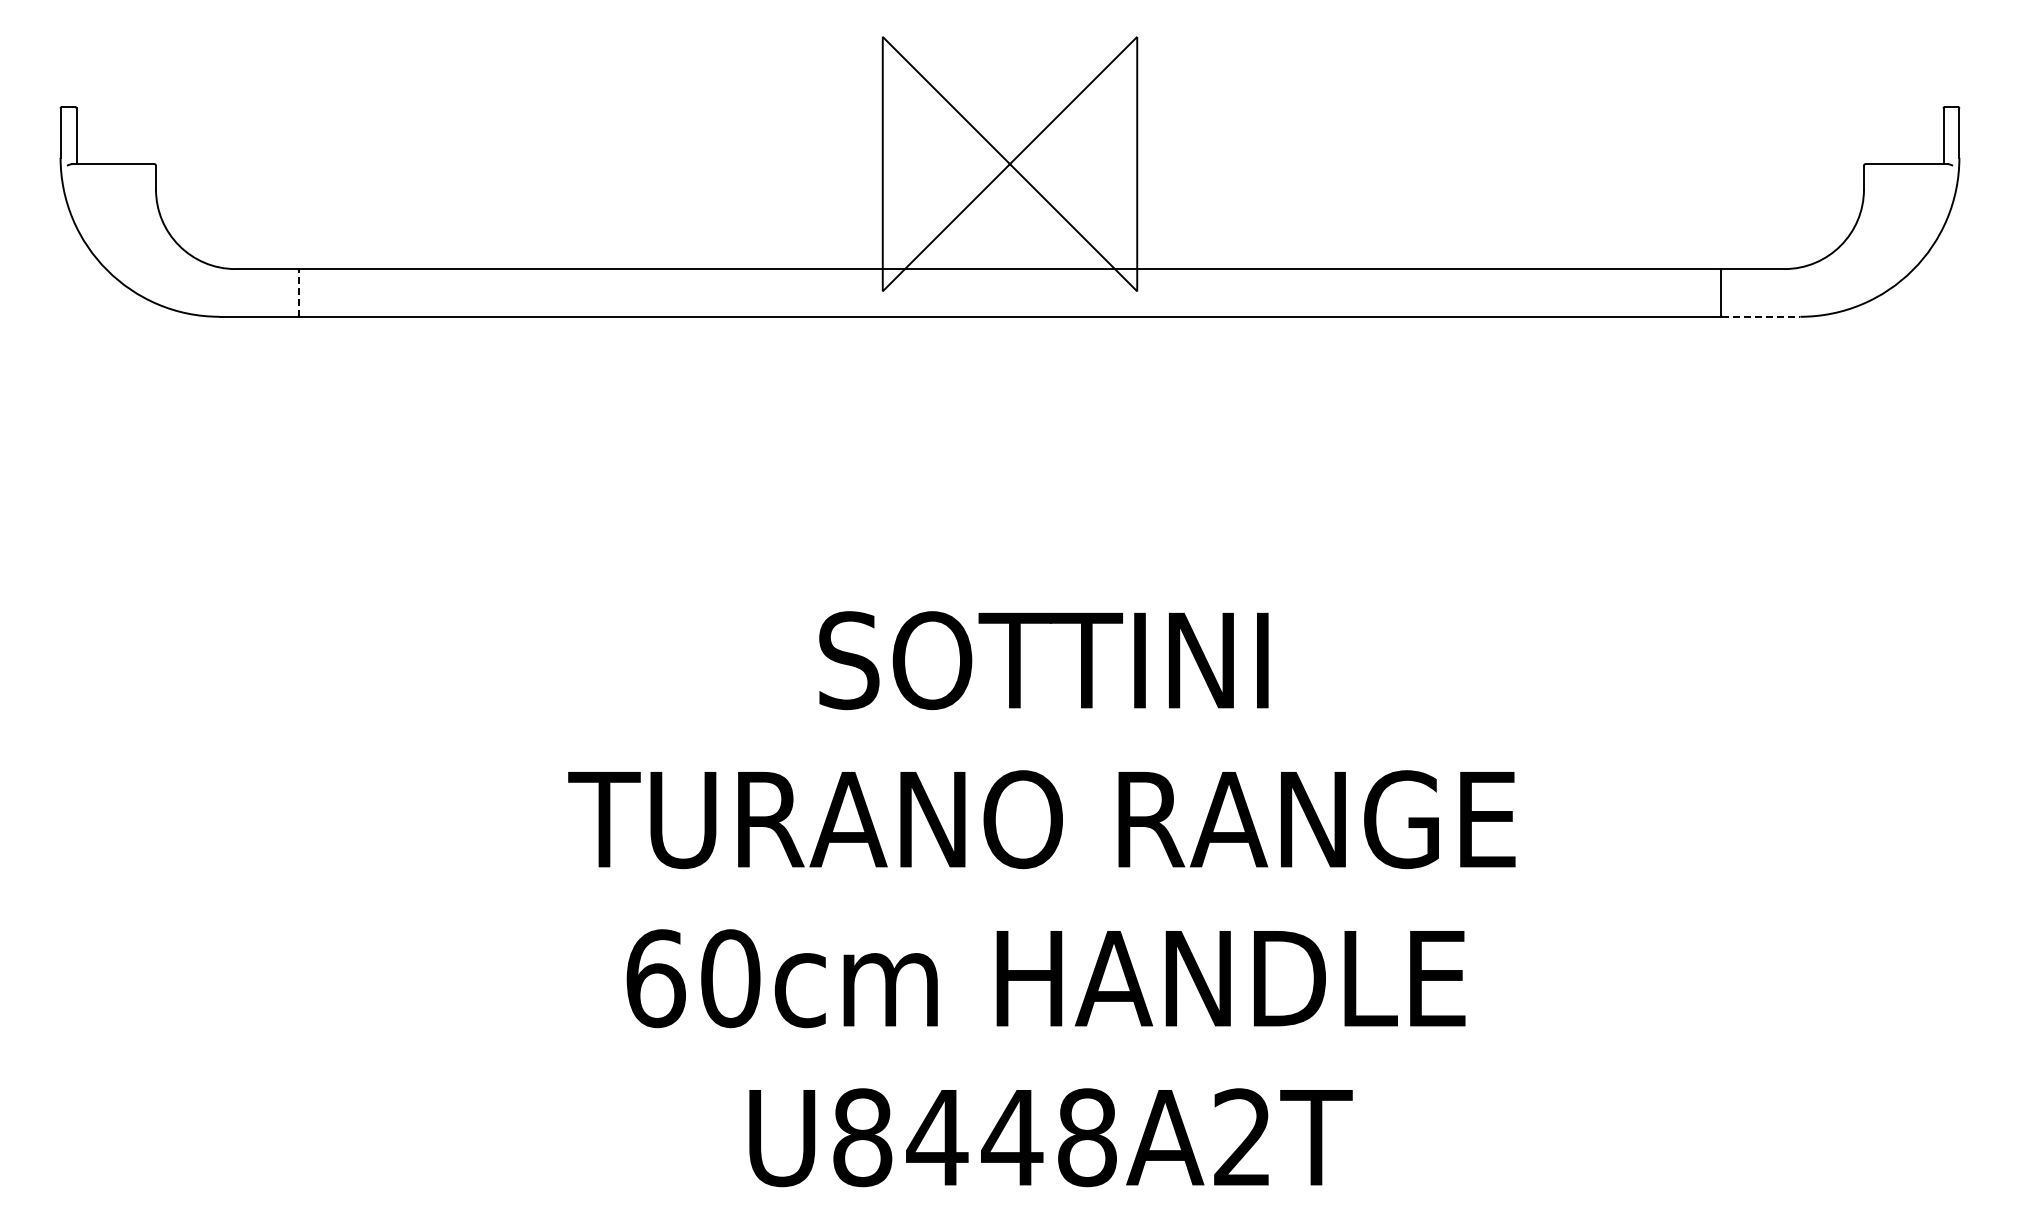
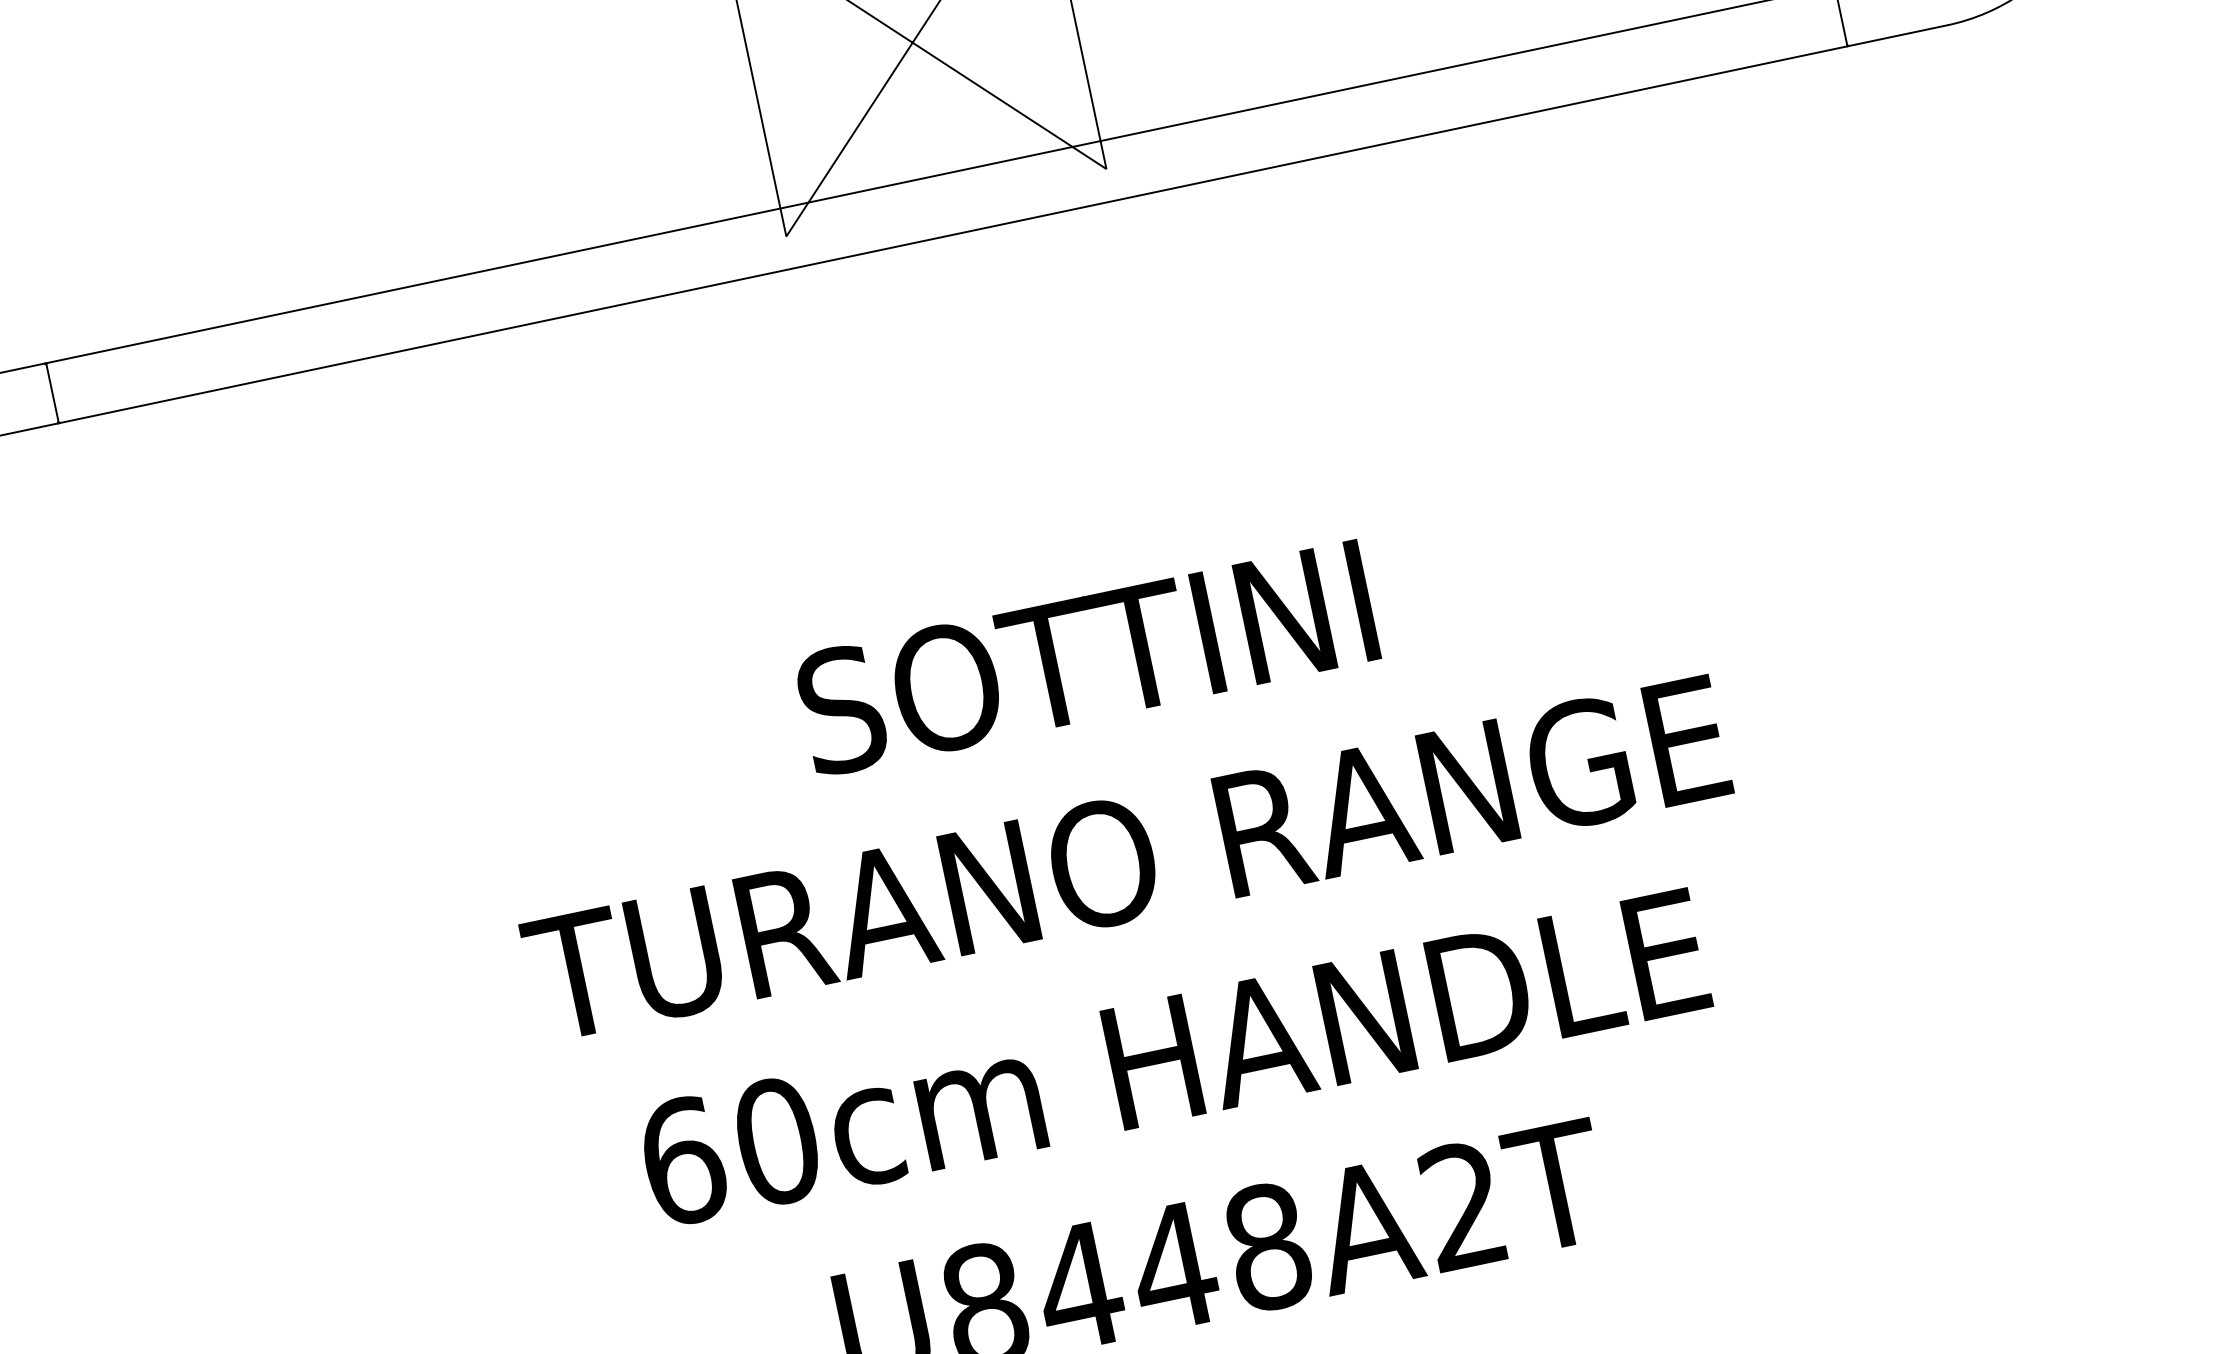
line: (299, 292) -> (52, 392), dashed -> solid
line: (1761, 316) -> (1898, 35), dashed -> solid

